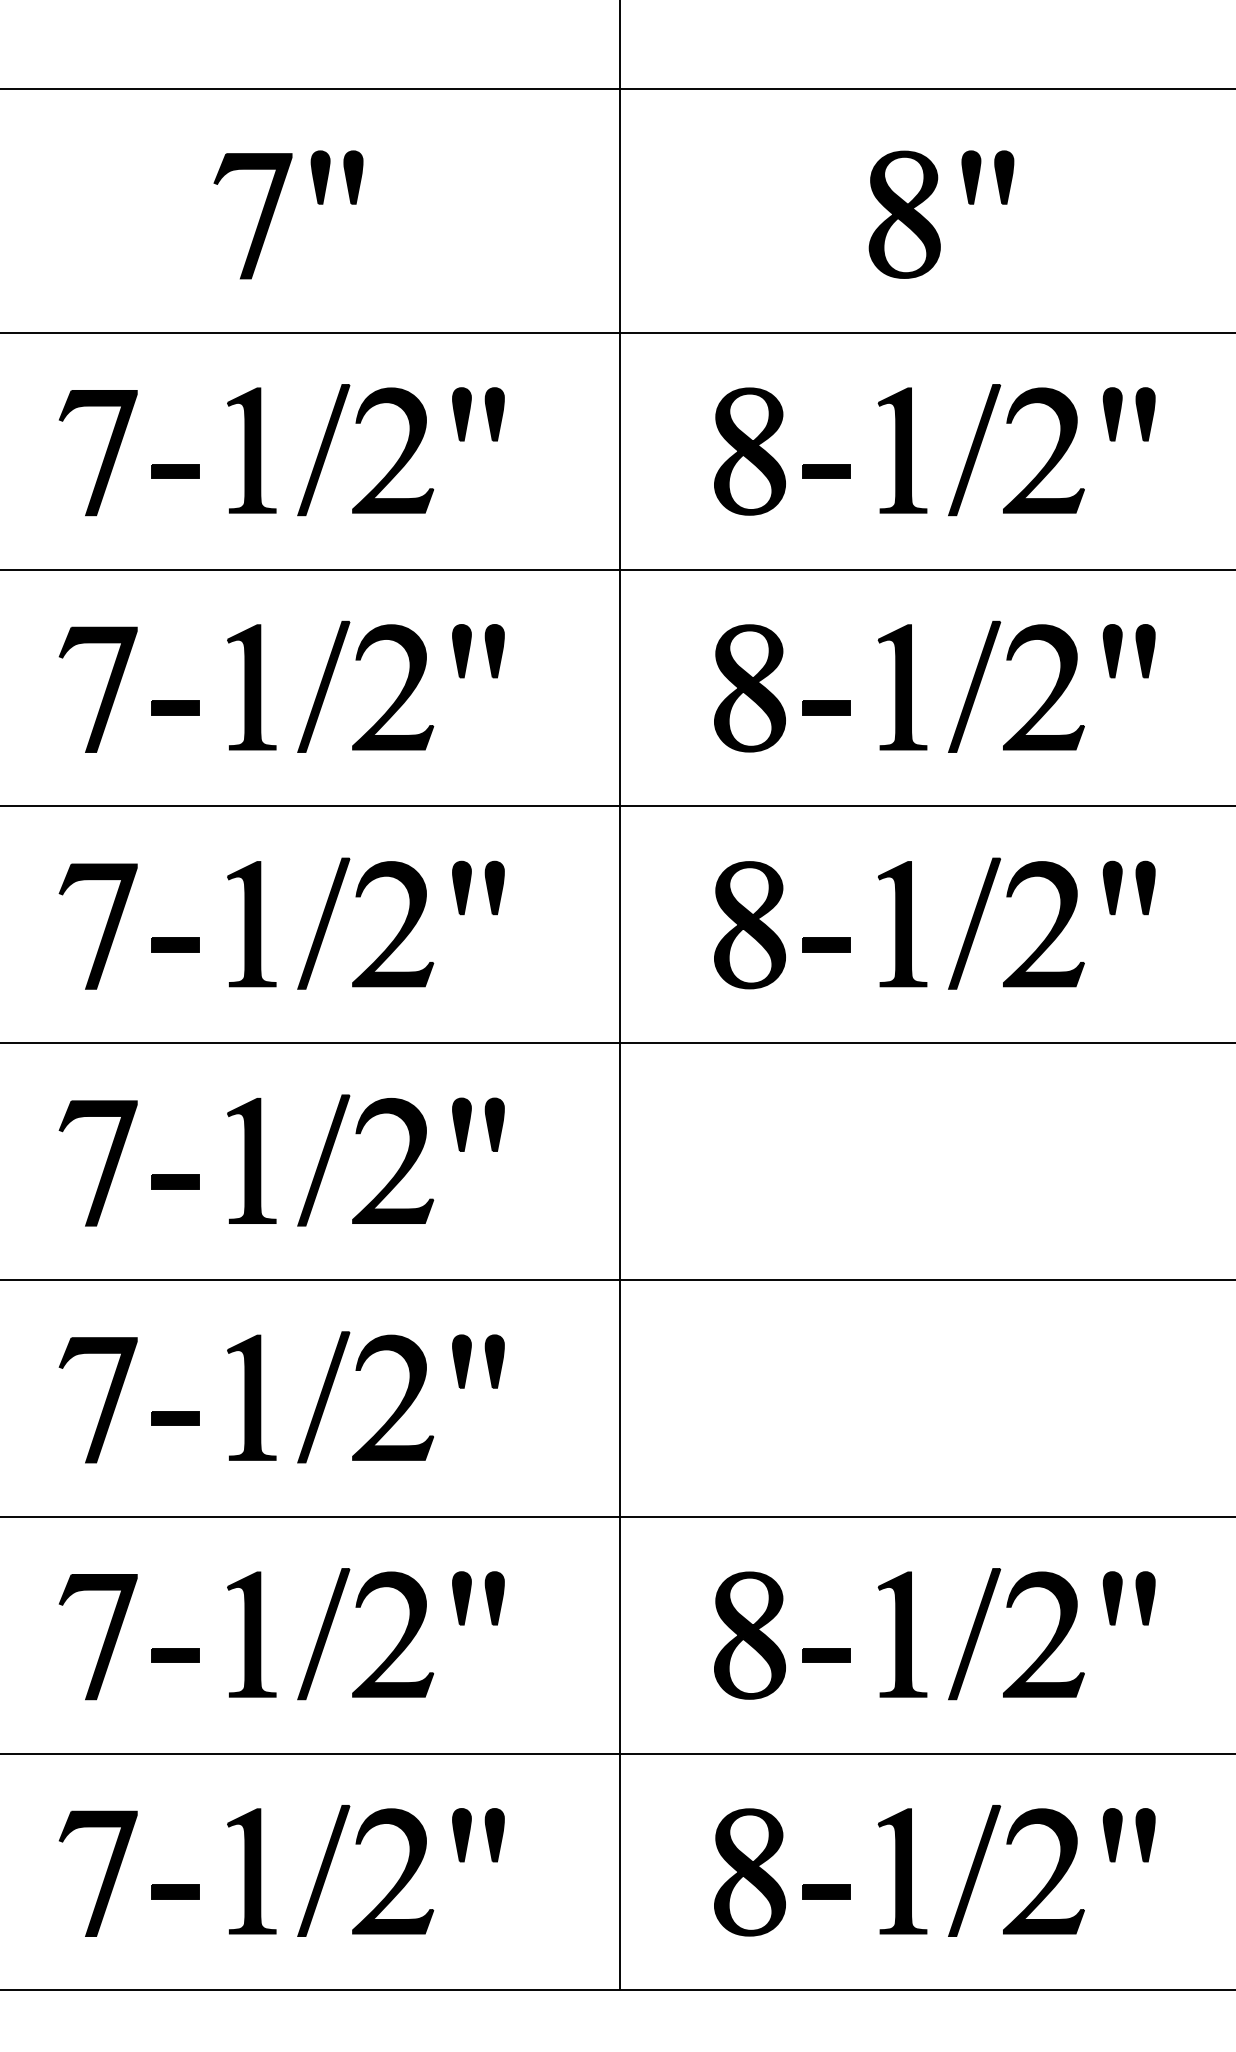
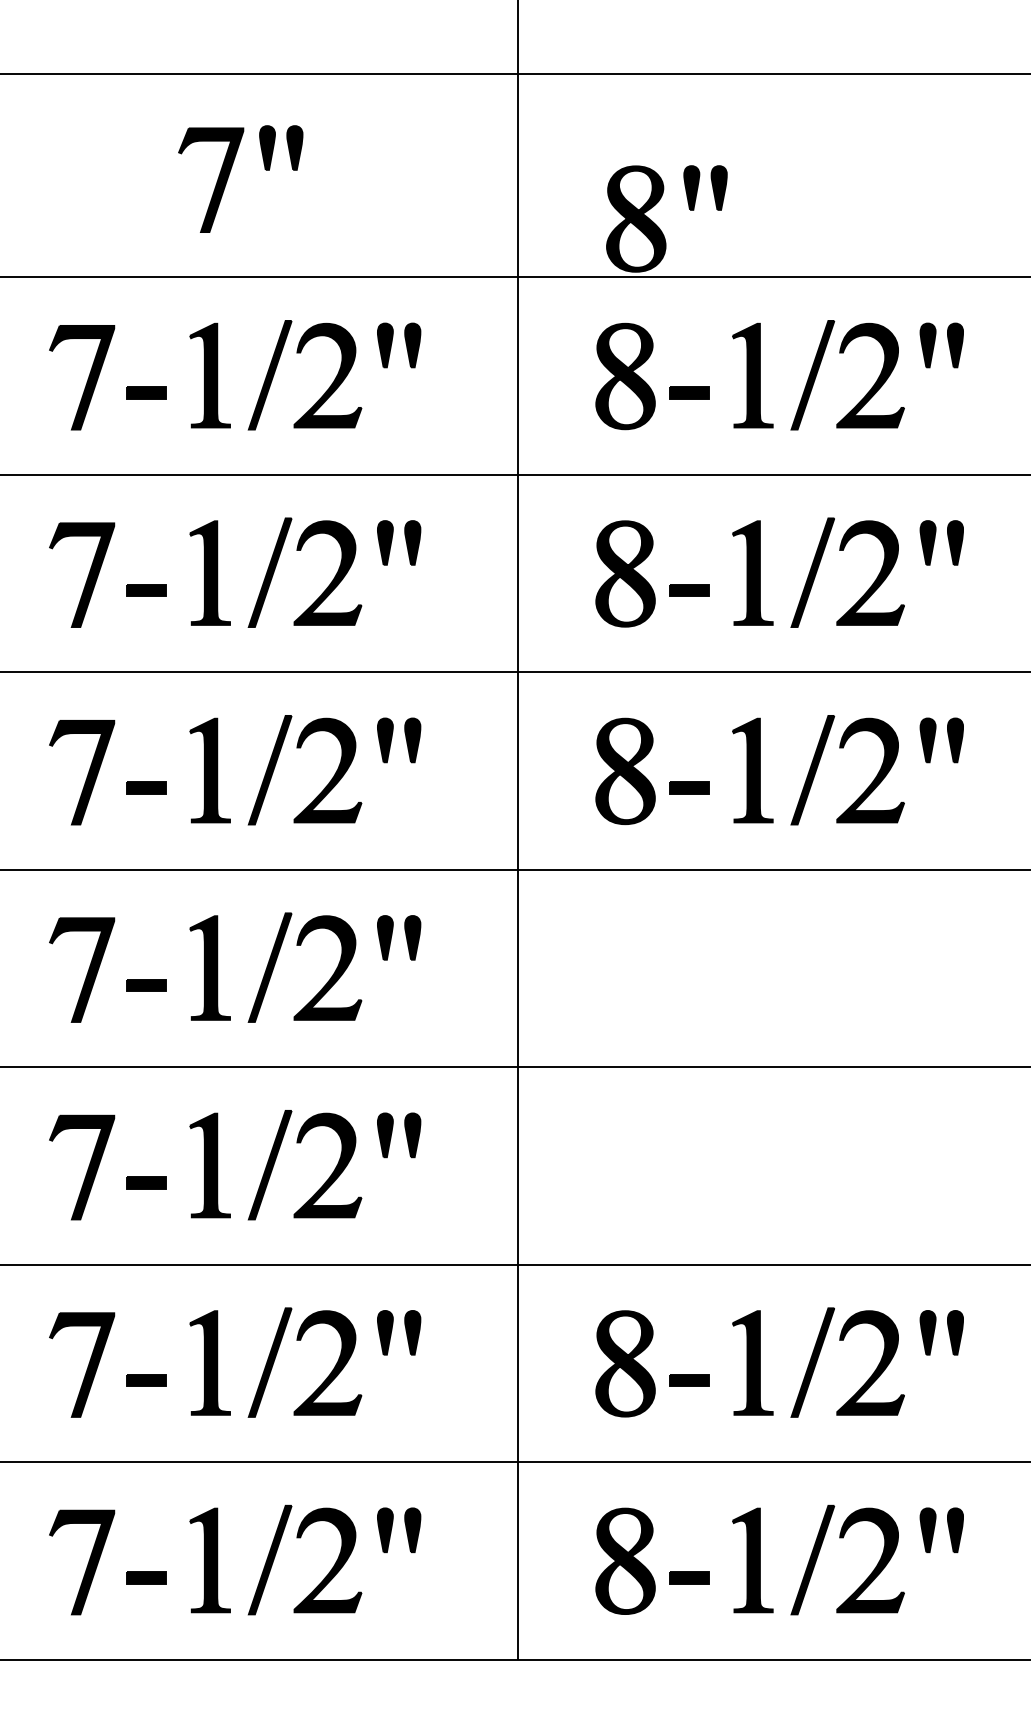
part: (931, 224) -> (658, 227), moved

